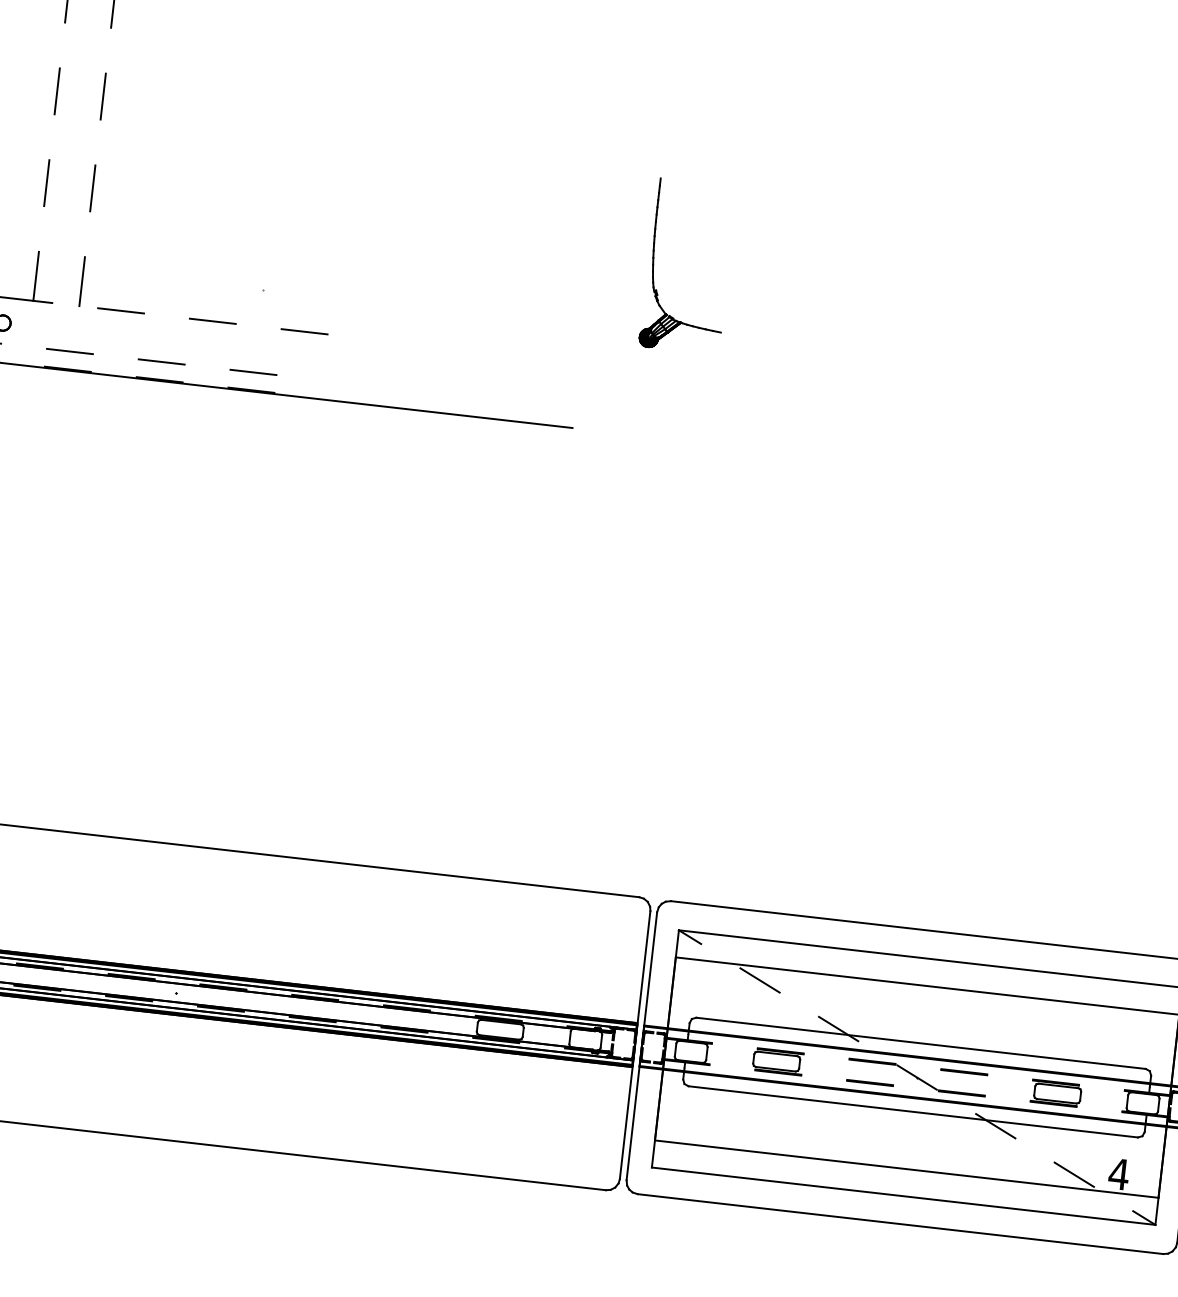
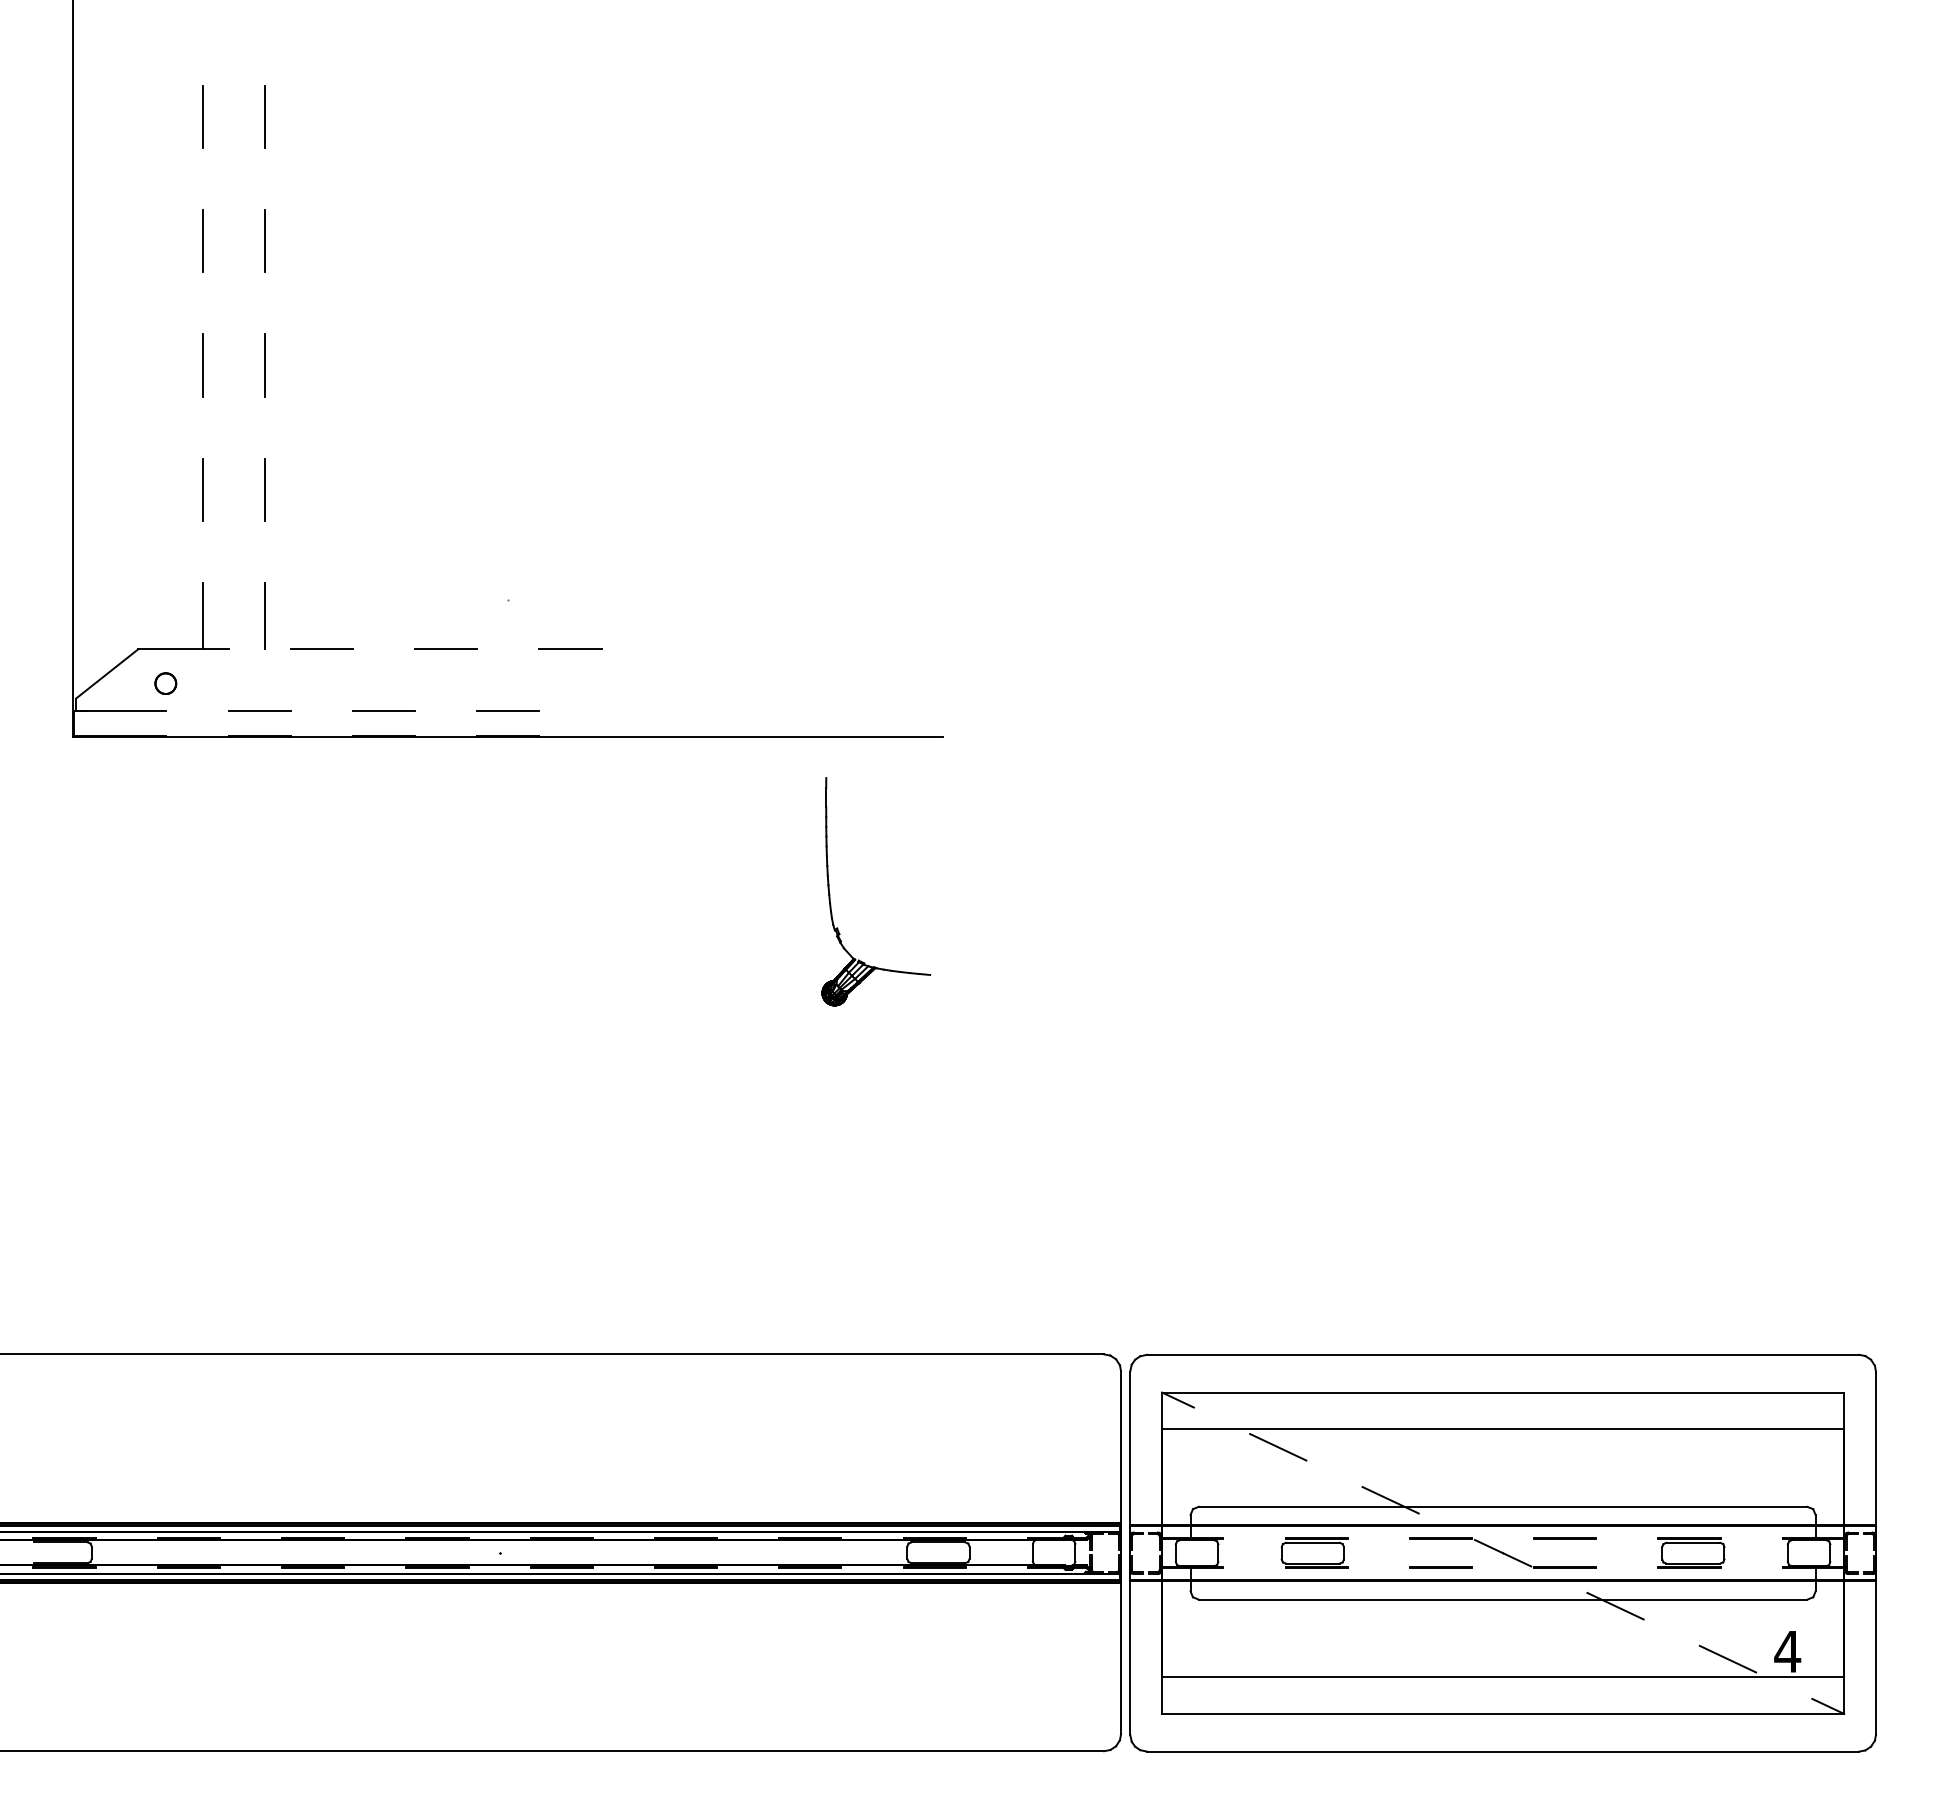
part: (654, 264) -> (830, 893), moved

